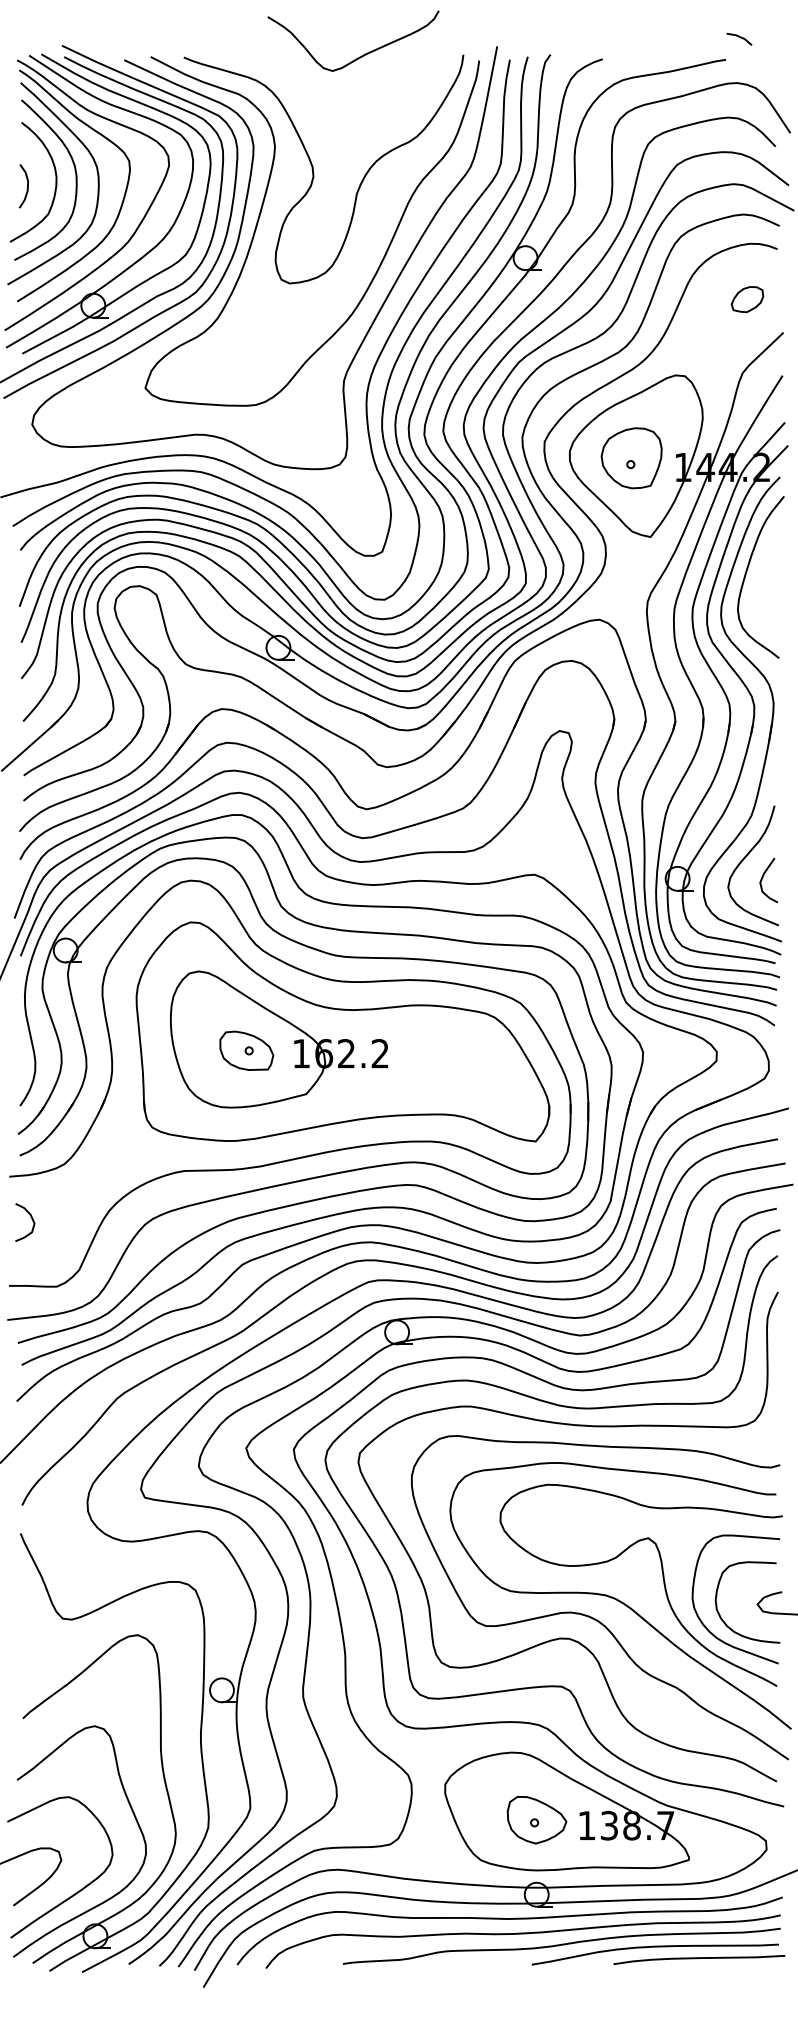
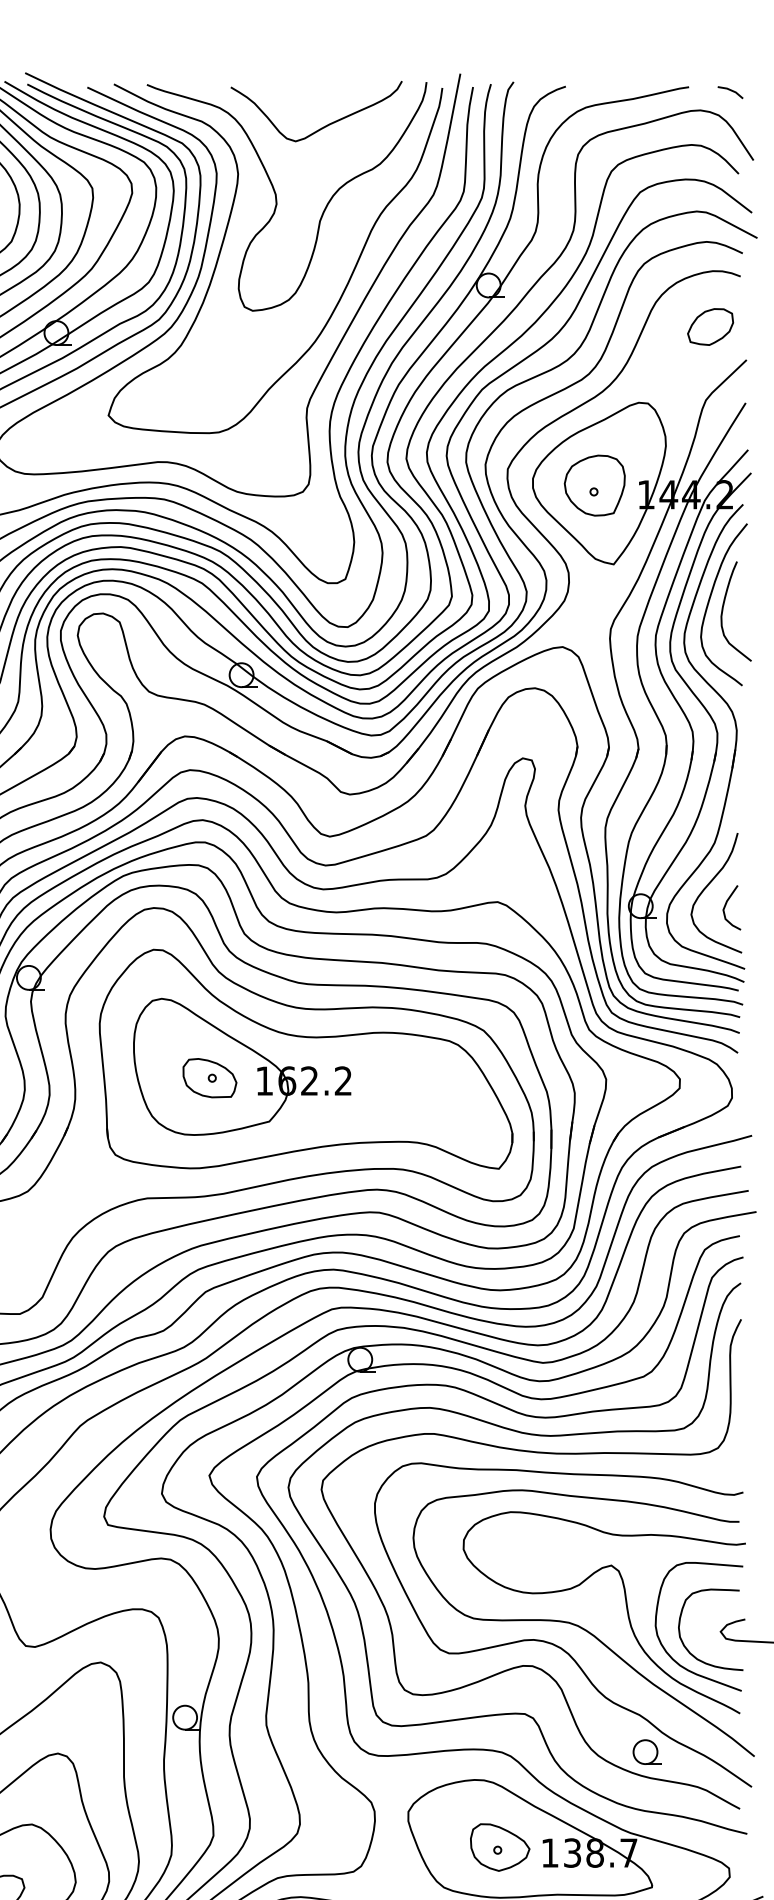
line: (739, 37) -> (730, 90), moved
curve: (361, 55) -> (324, 125), moved
part: (747, 299) -> (710, 326), size x1.43
curve: (760, 583) -> (723, 610), added
part: (683, 1724) -> (646, 1751), added

